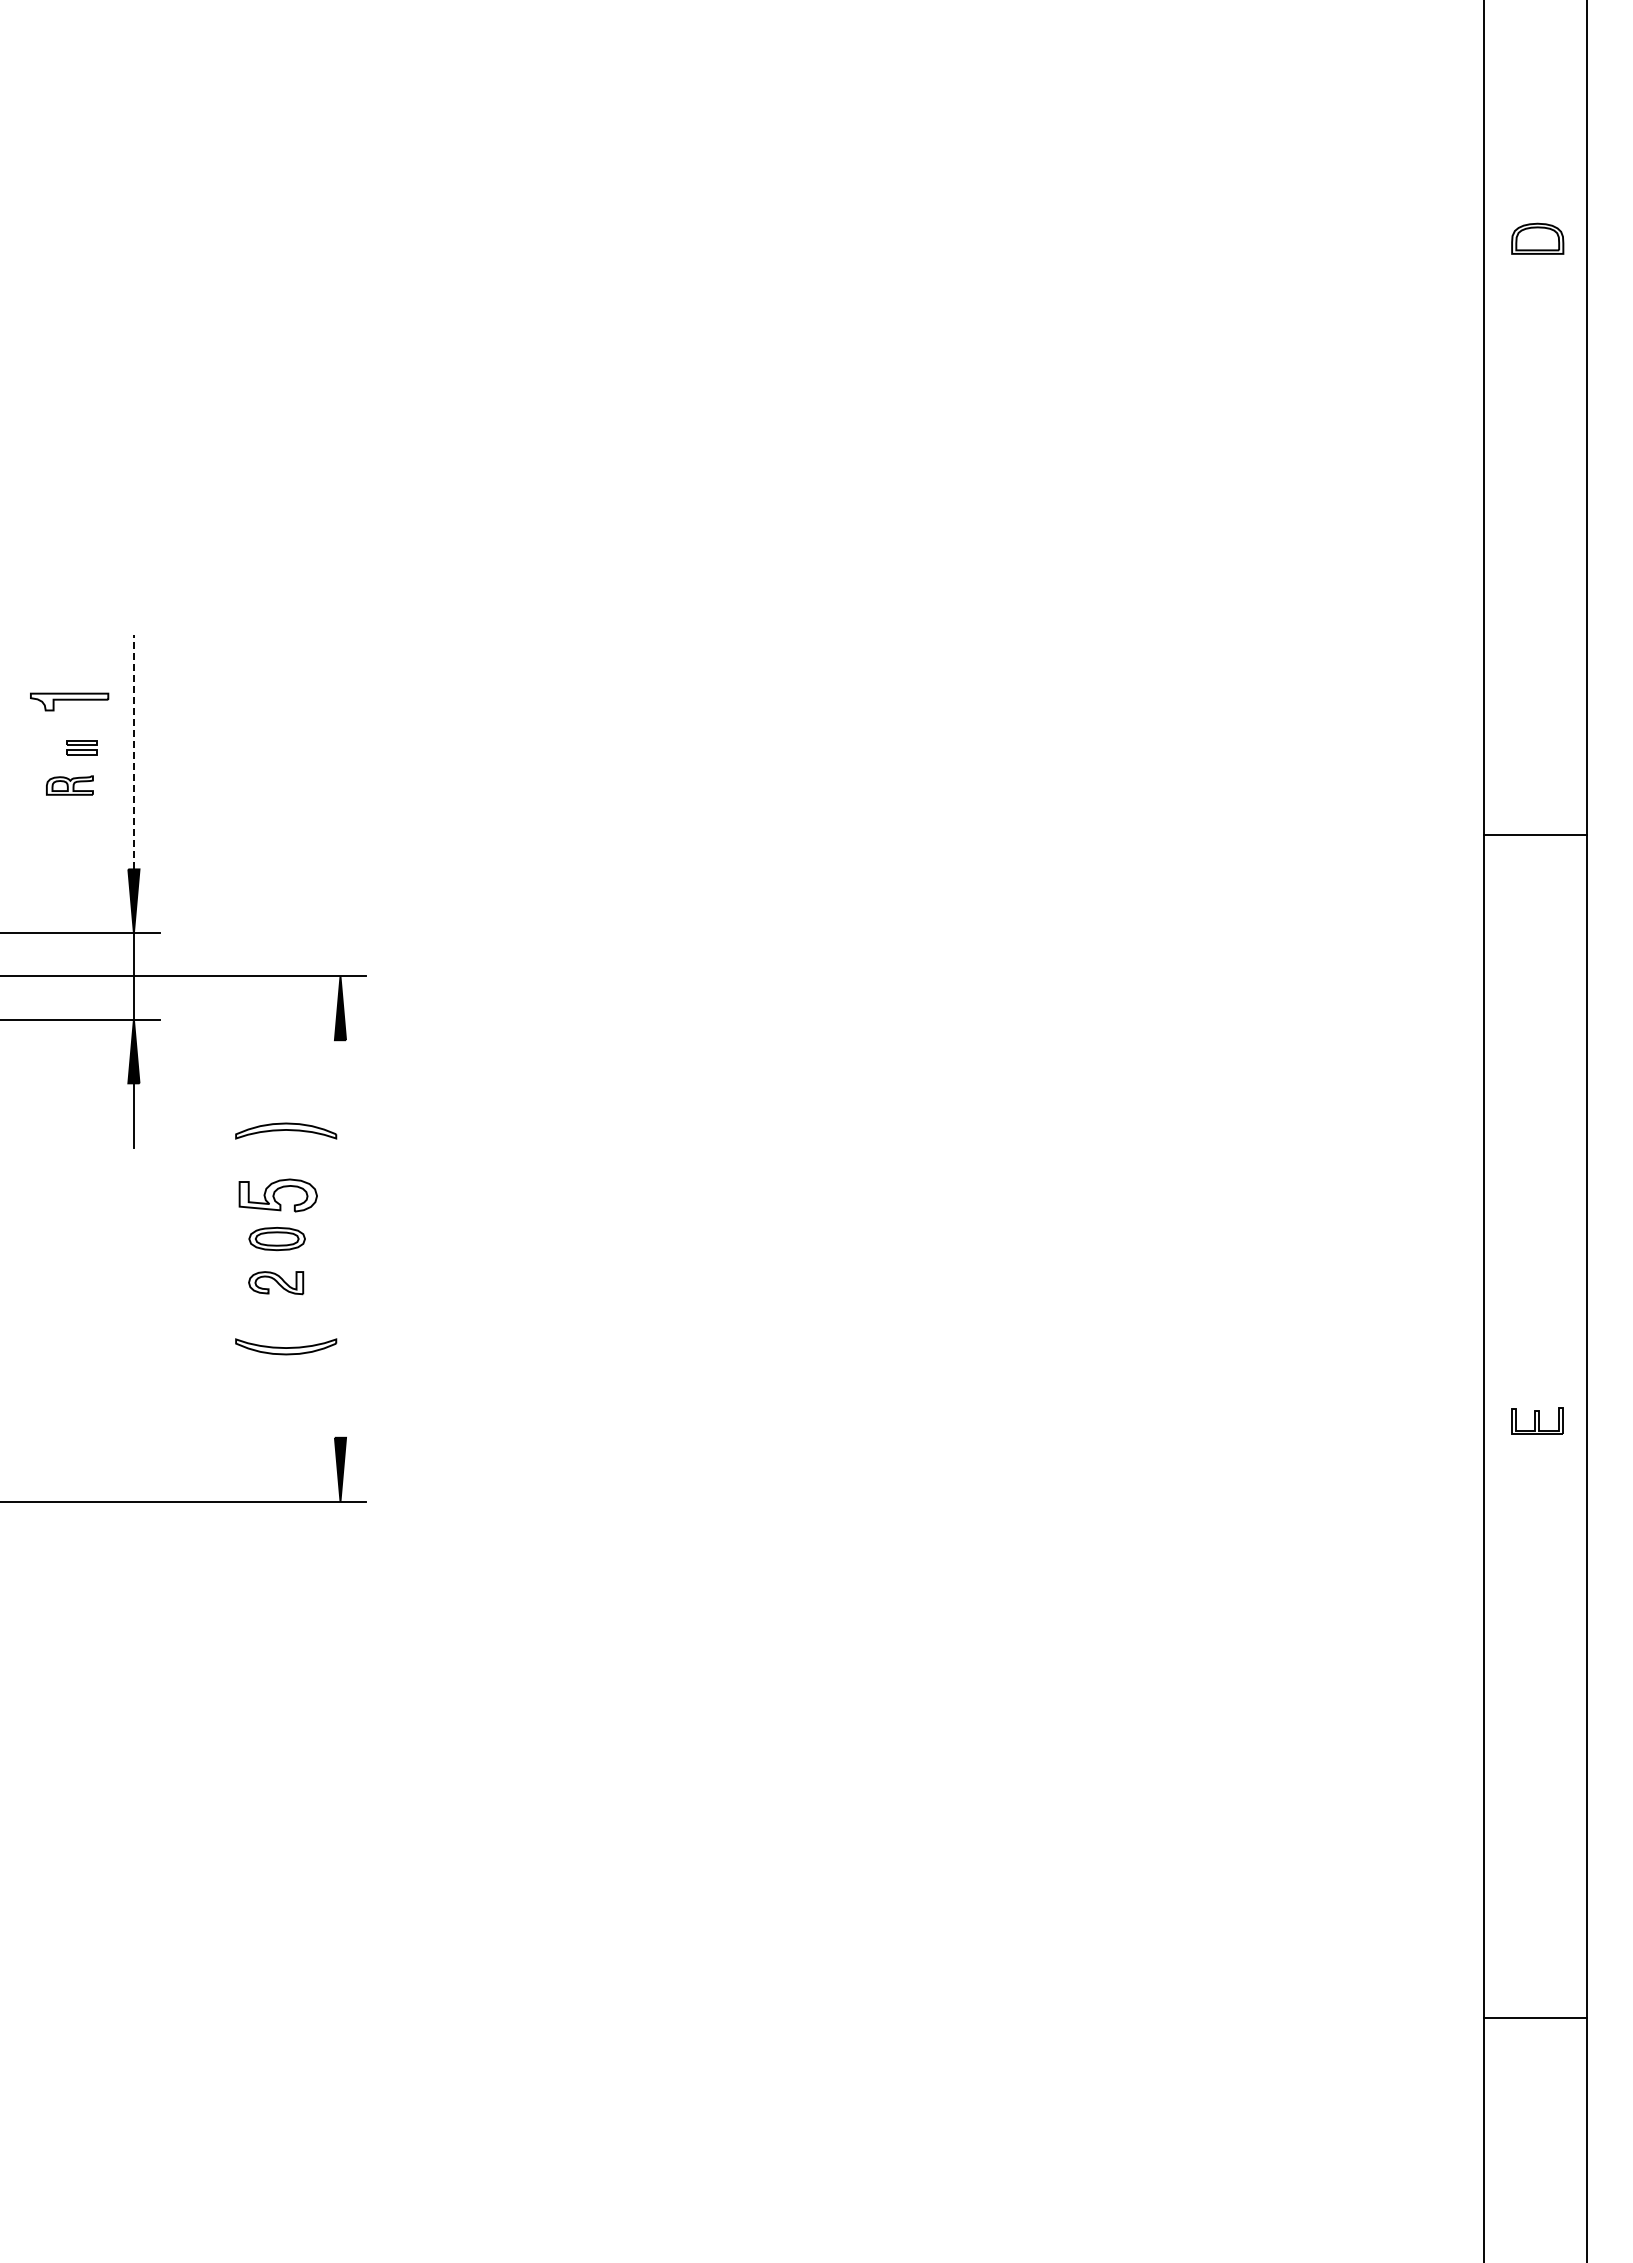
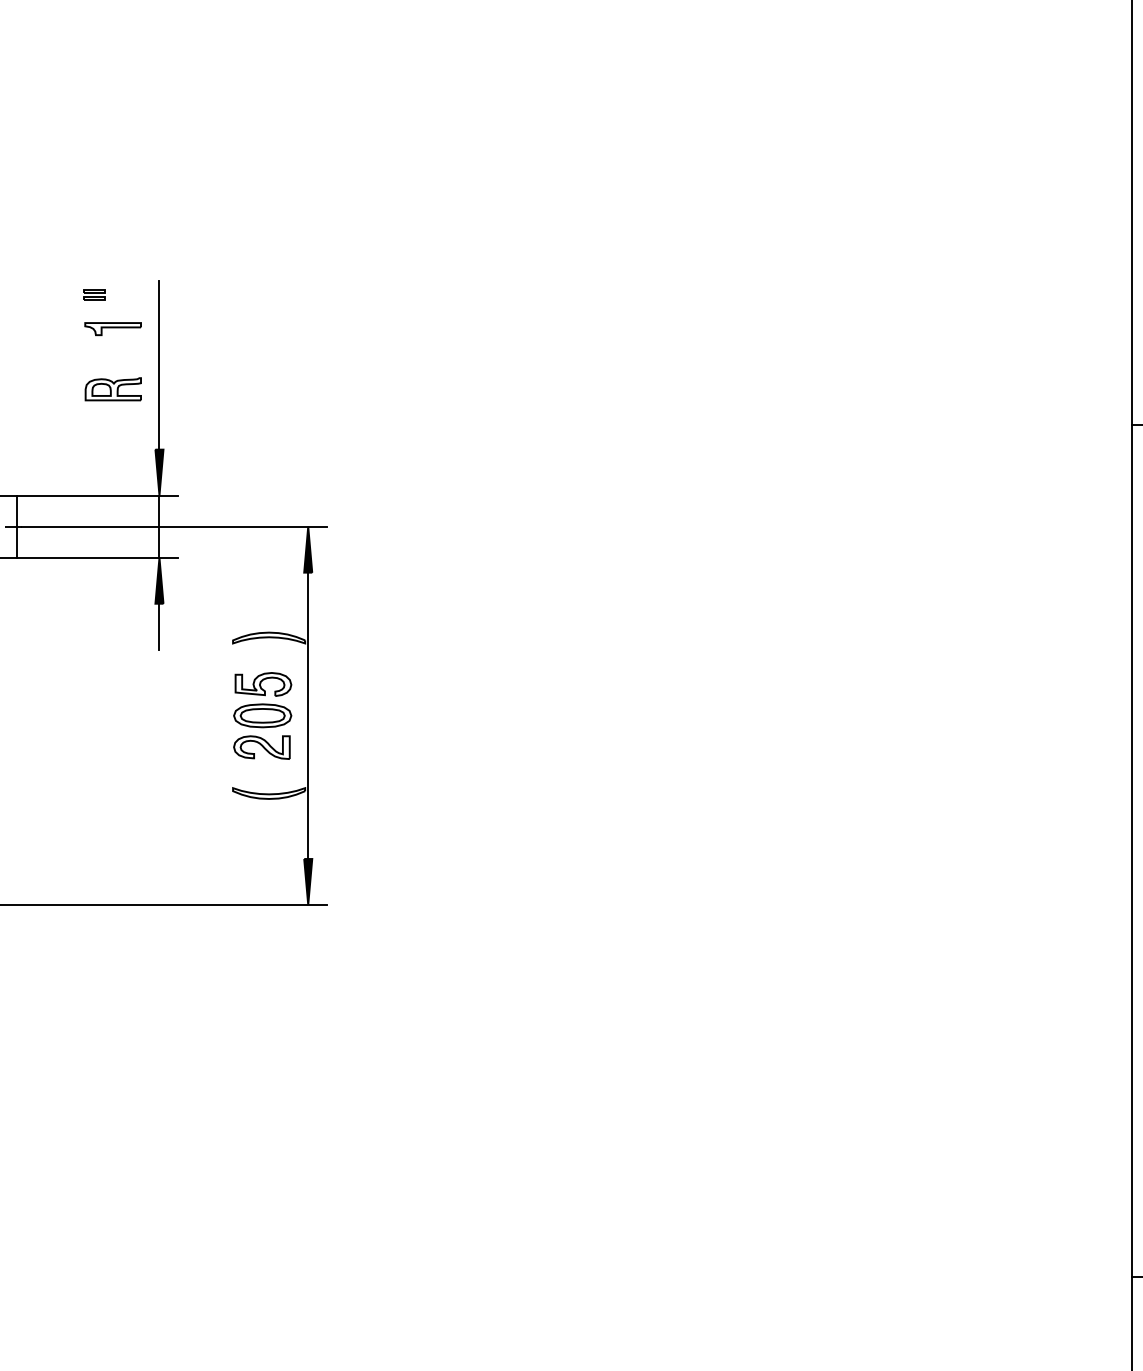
part: (81, 747) -> (94, 294), moved
line: (133, 751) -> (159, 364), dashed -> solid
part: (69, 785) -> (113, 389), size x1.67
part: (276, 1238) -> (262, 715), size x1.43
line: (340, 1238) -> (308, 715), added
part: (275, 1282) -> (261, 747), size x1.43

